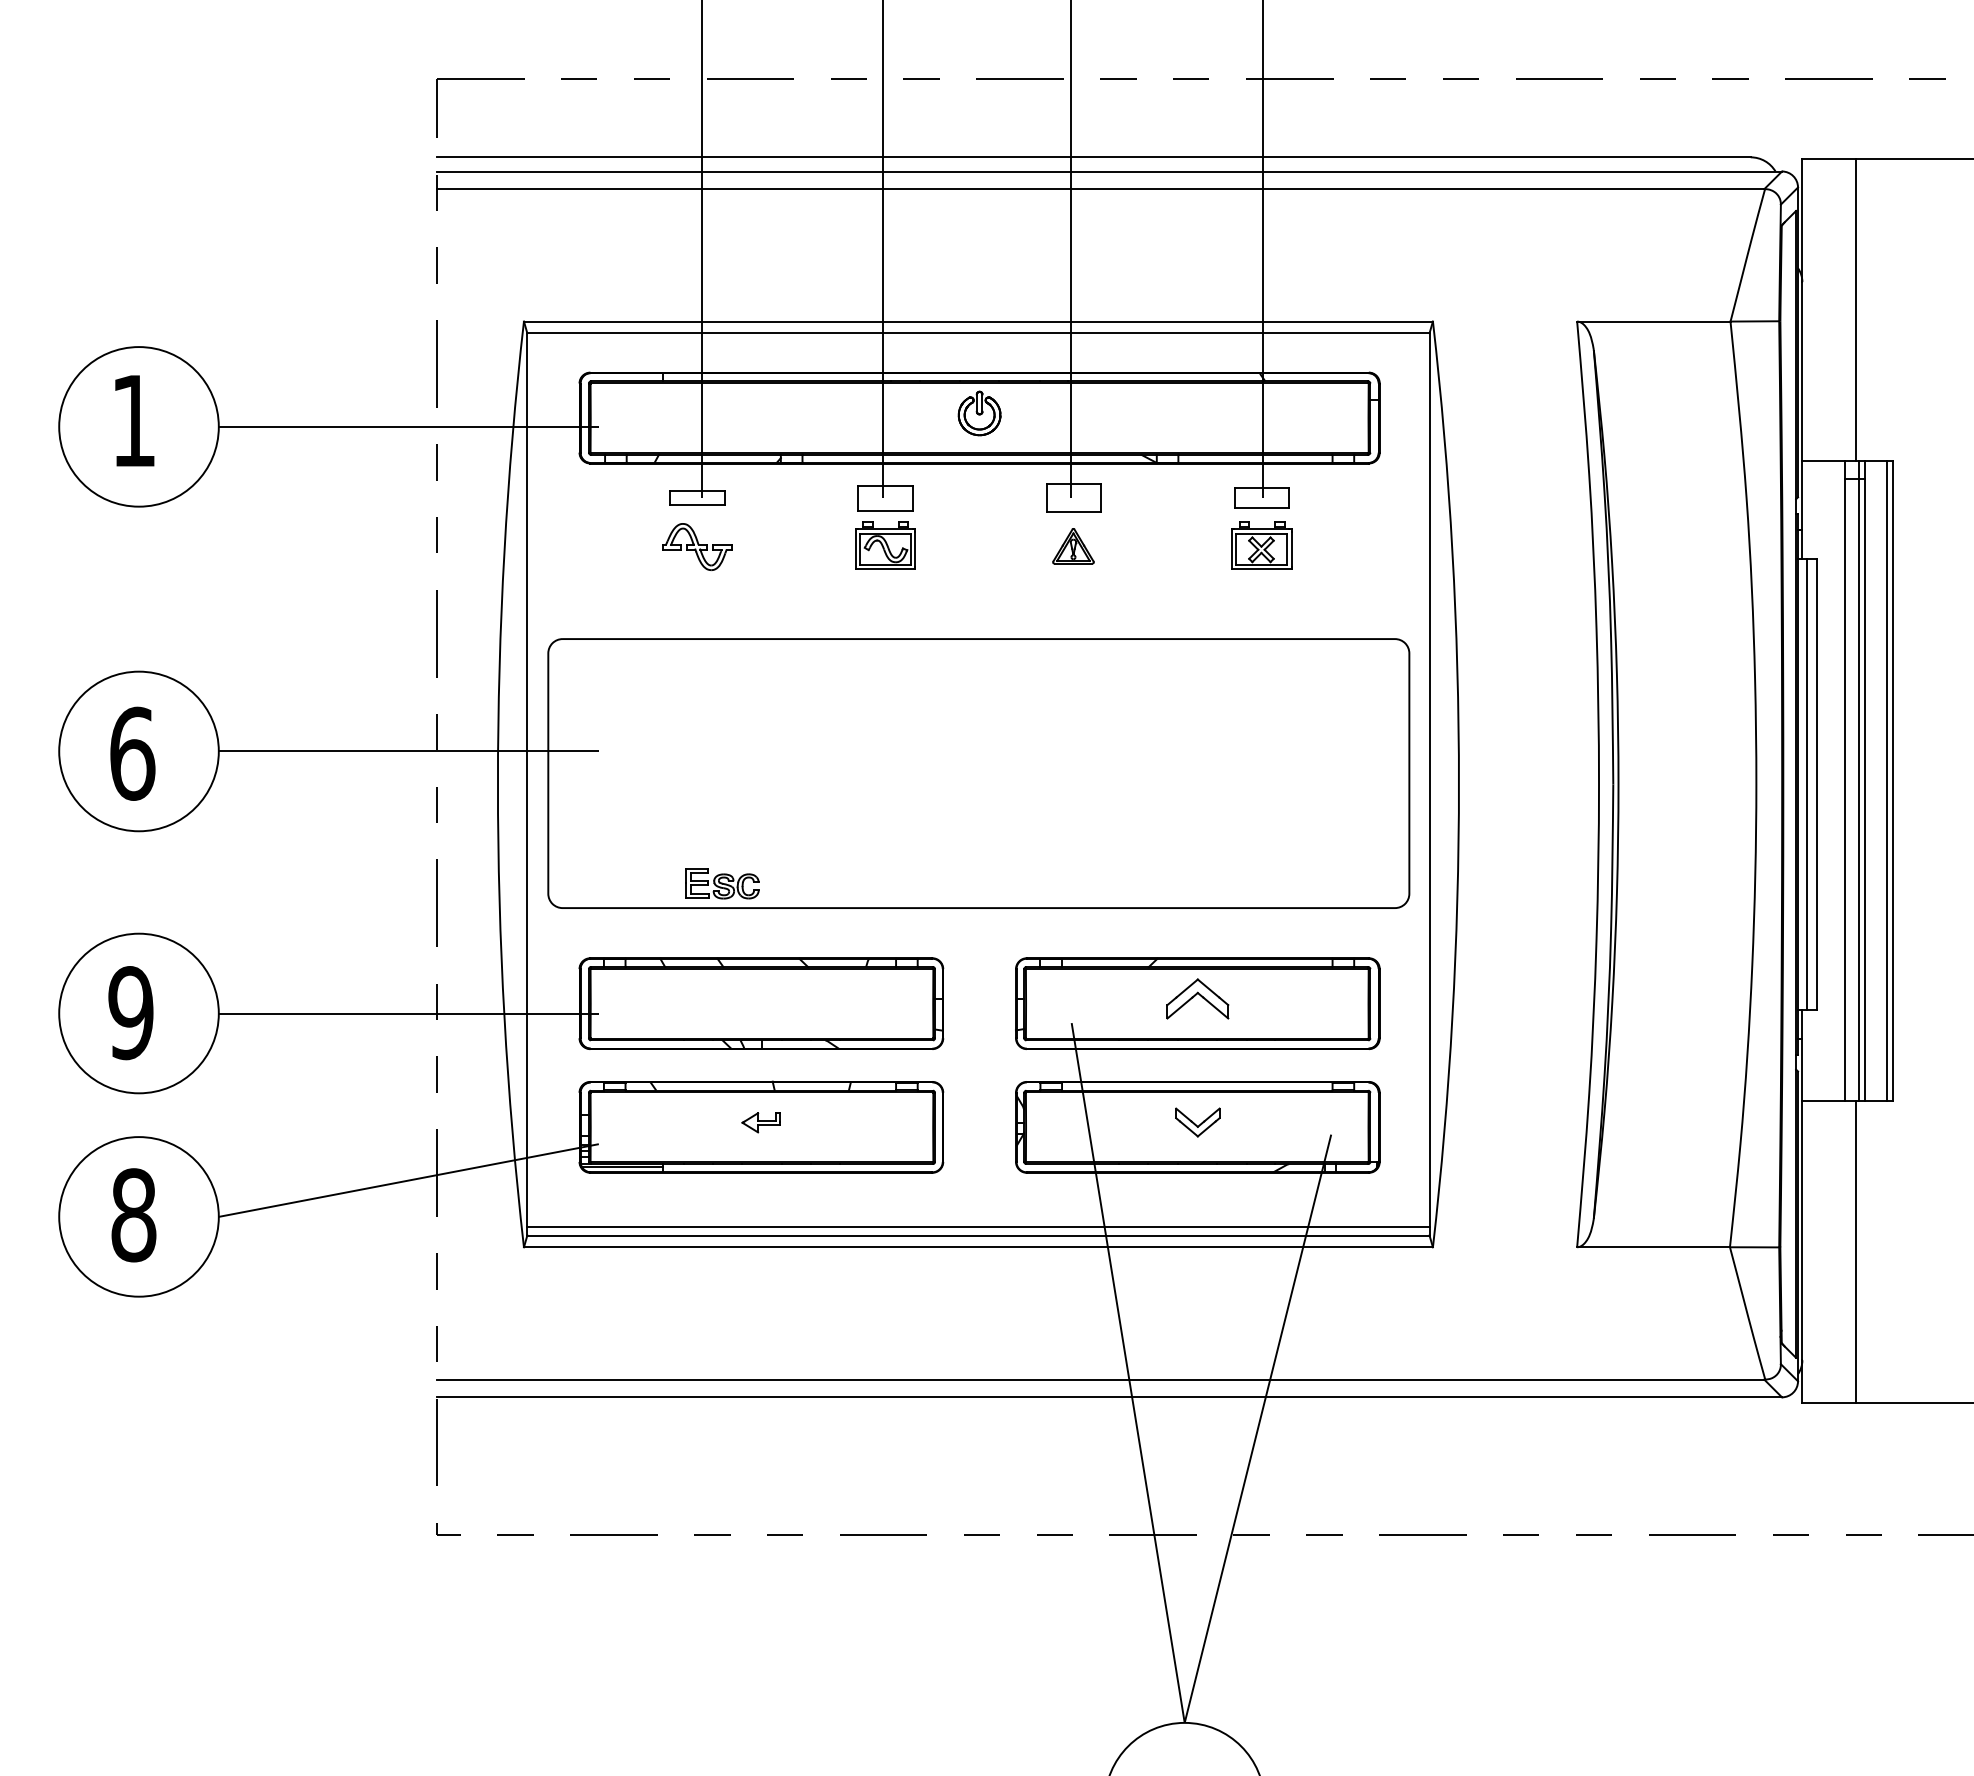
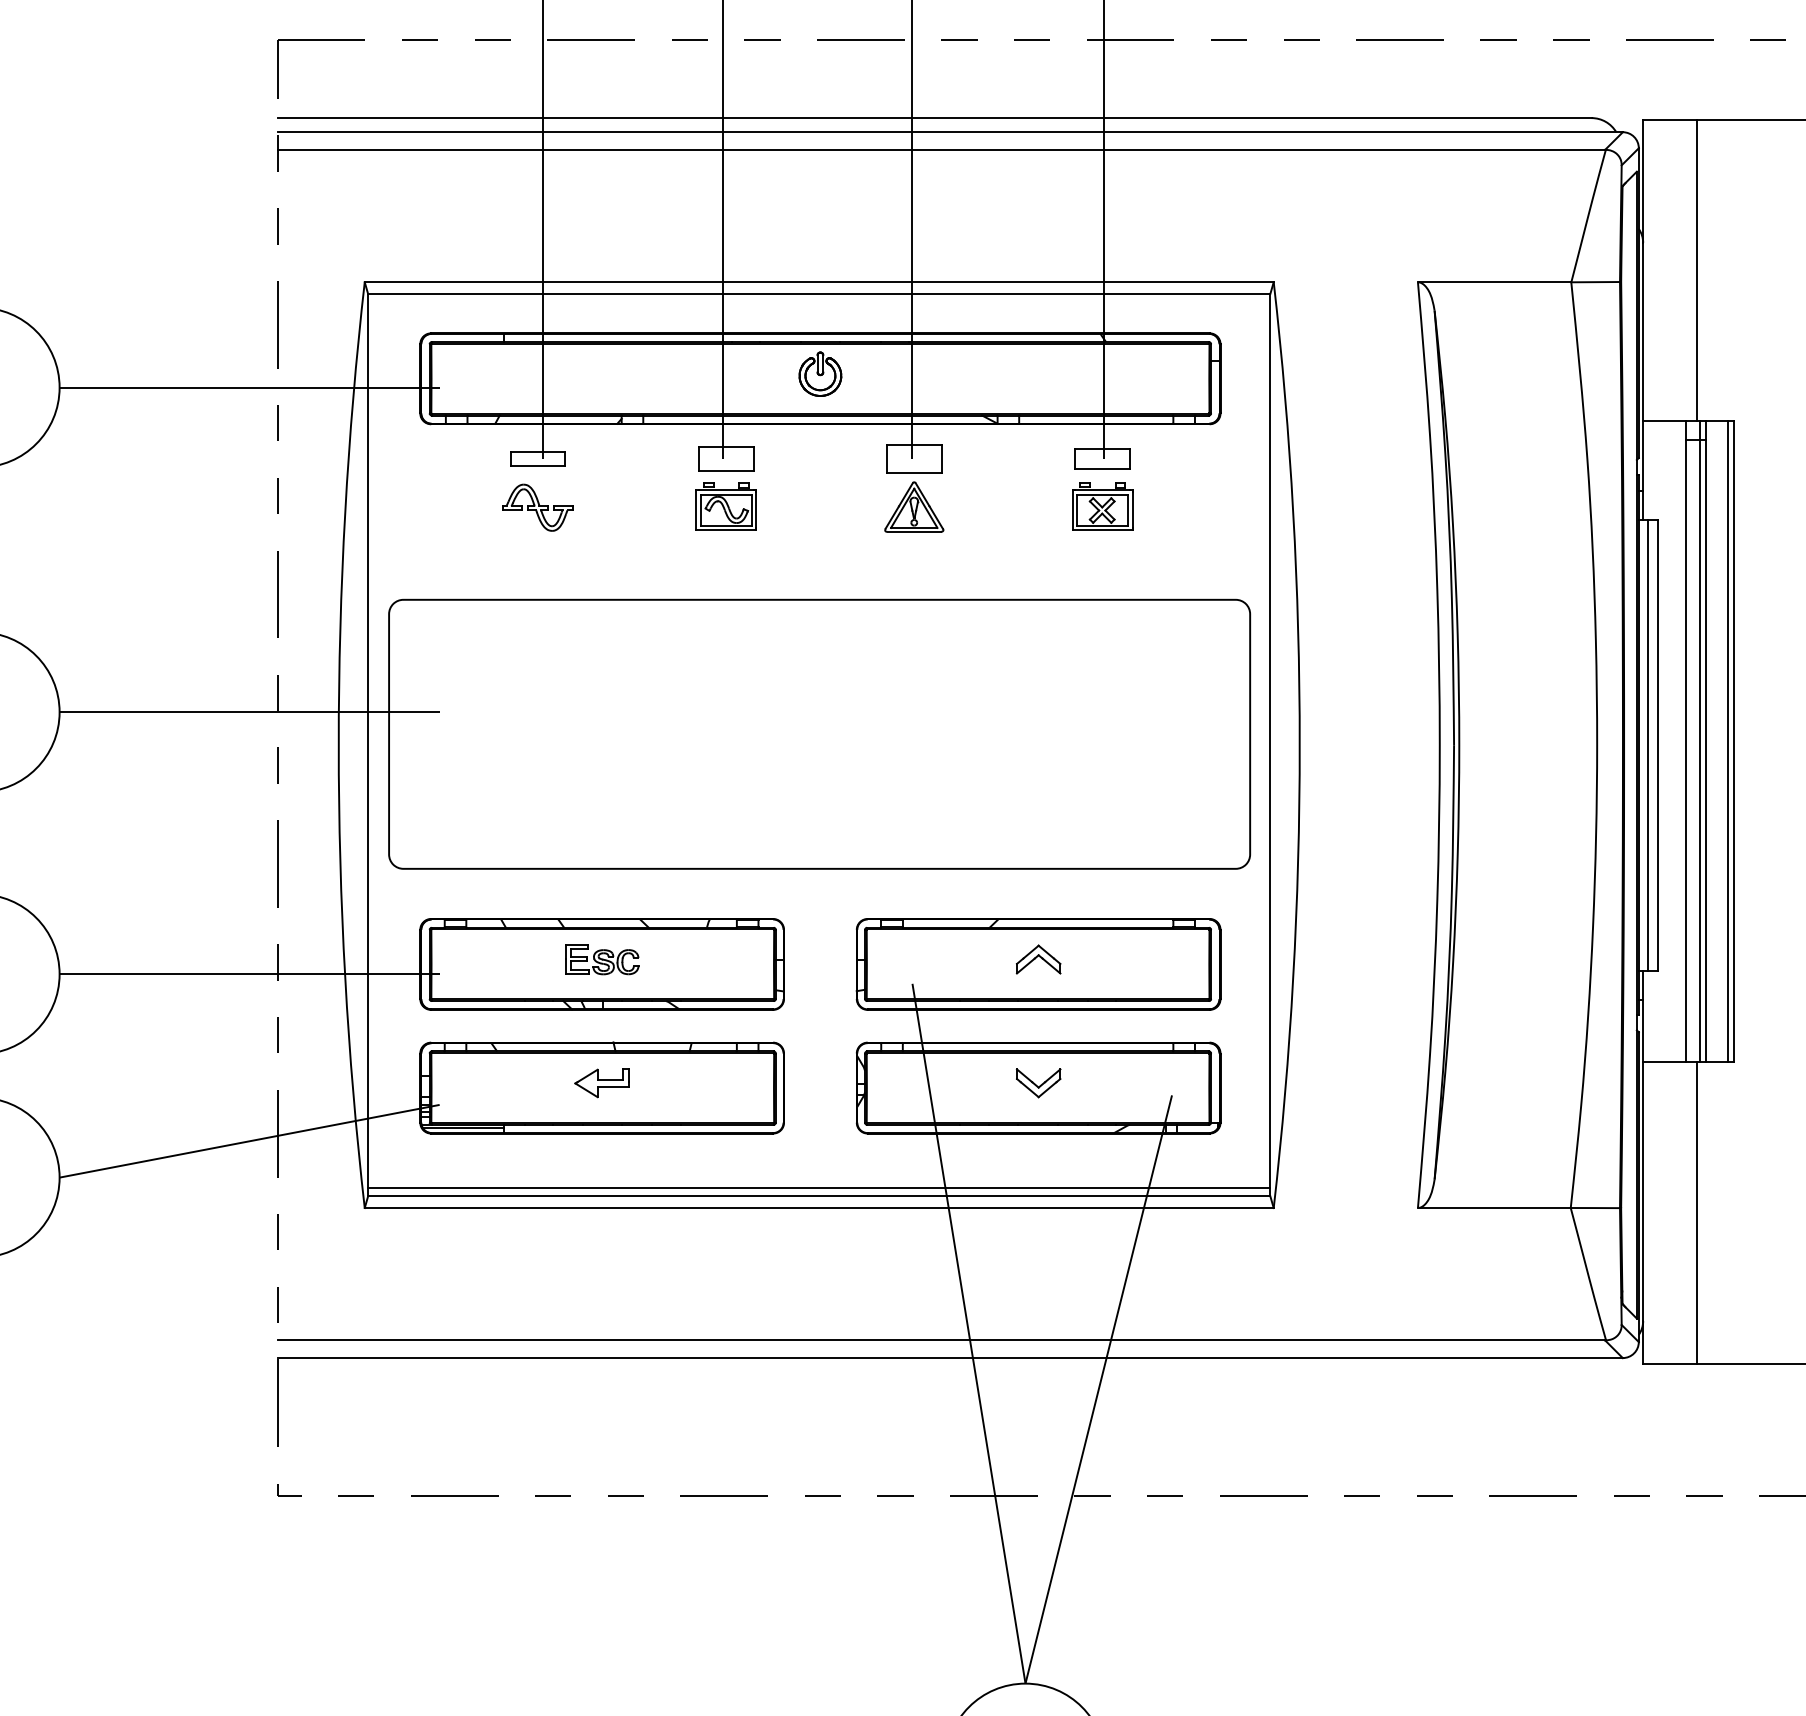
part: (1073, 545) -> (914, 506), size x1.43
part: (722, 883) -> (602, 959), moved
part: (1197, 998) -> (1038, 959), size x0.71
part: (760, 1122) -> (601, 1083), size x1.43

